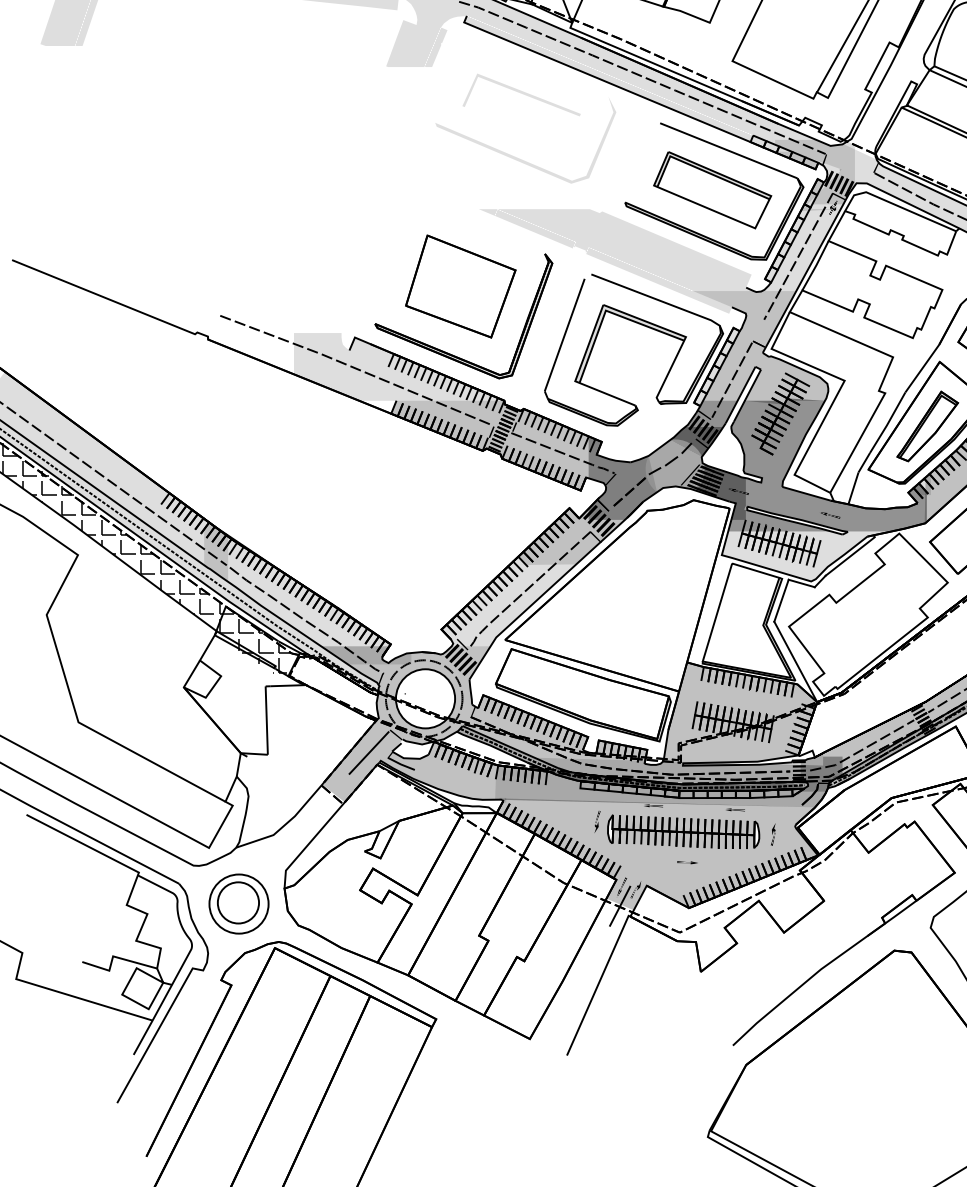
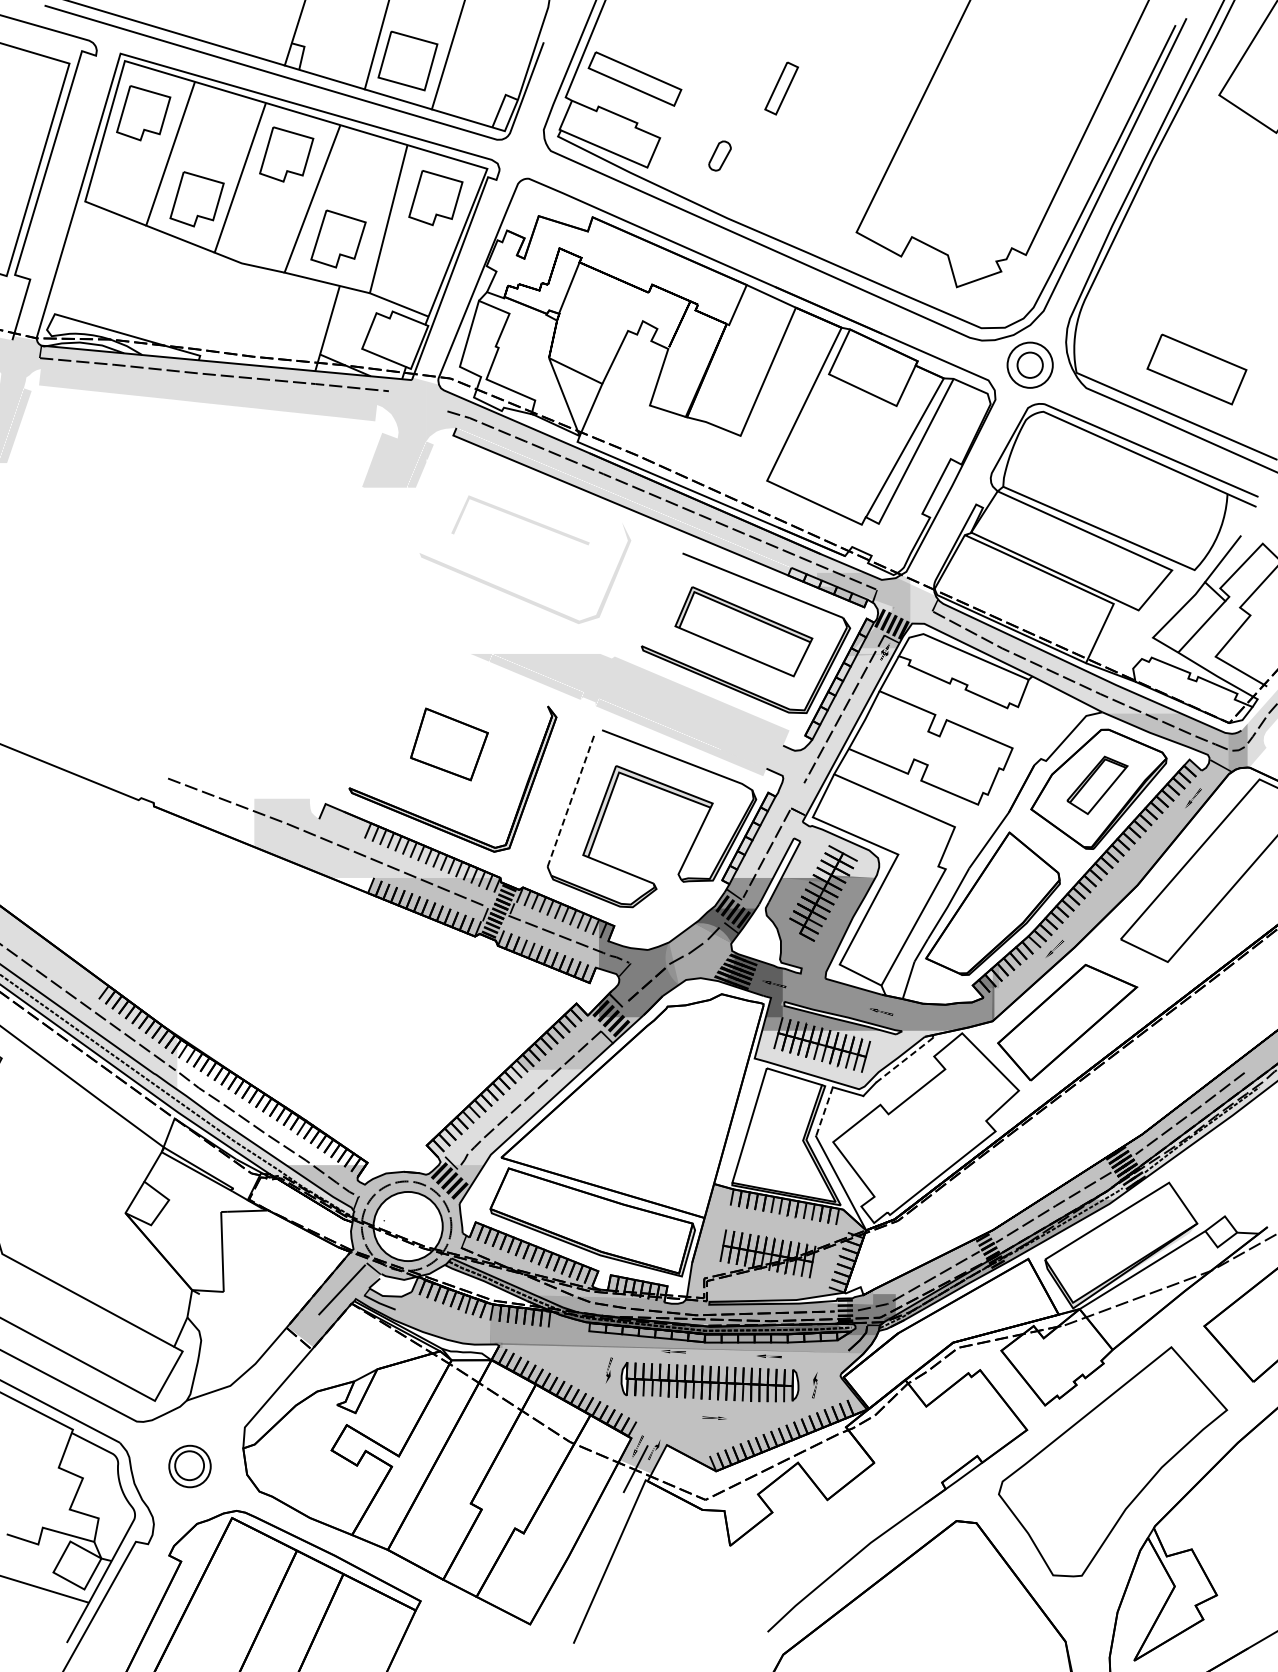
part: (460, 286) -> (449, 744), size x0.6
line: (564, 335) -> (570, 801), solid -> dashed
fill: (761, 347) -> (800, 815), removed
part: (926, 426) -> (994, 907), removed
fill: (690, 474) -> (717, 964), removed
line: (849, 556) -> (904, 1060), solid -> dashed
hatch: (186, 586) -> (128, 1095), removed
fill: (307, 593) -> (270, 1103), removed
line: (781, 600) -> (824, 1111), solid -> dashed
part: (238, 904) -> (189, 1466), size x0.6

